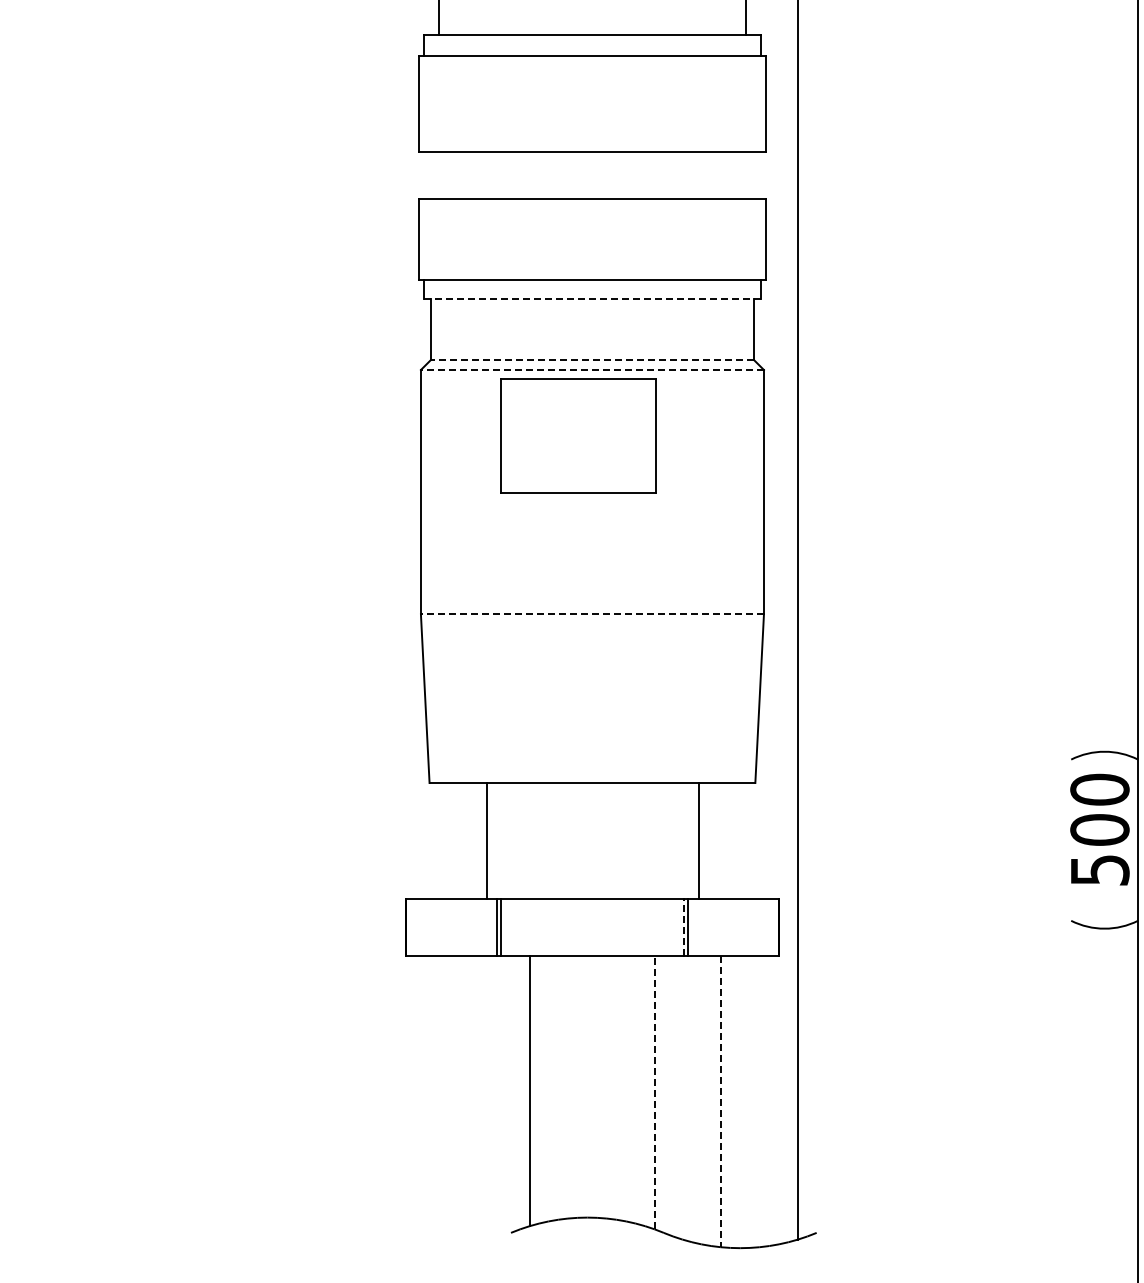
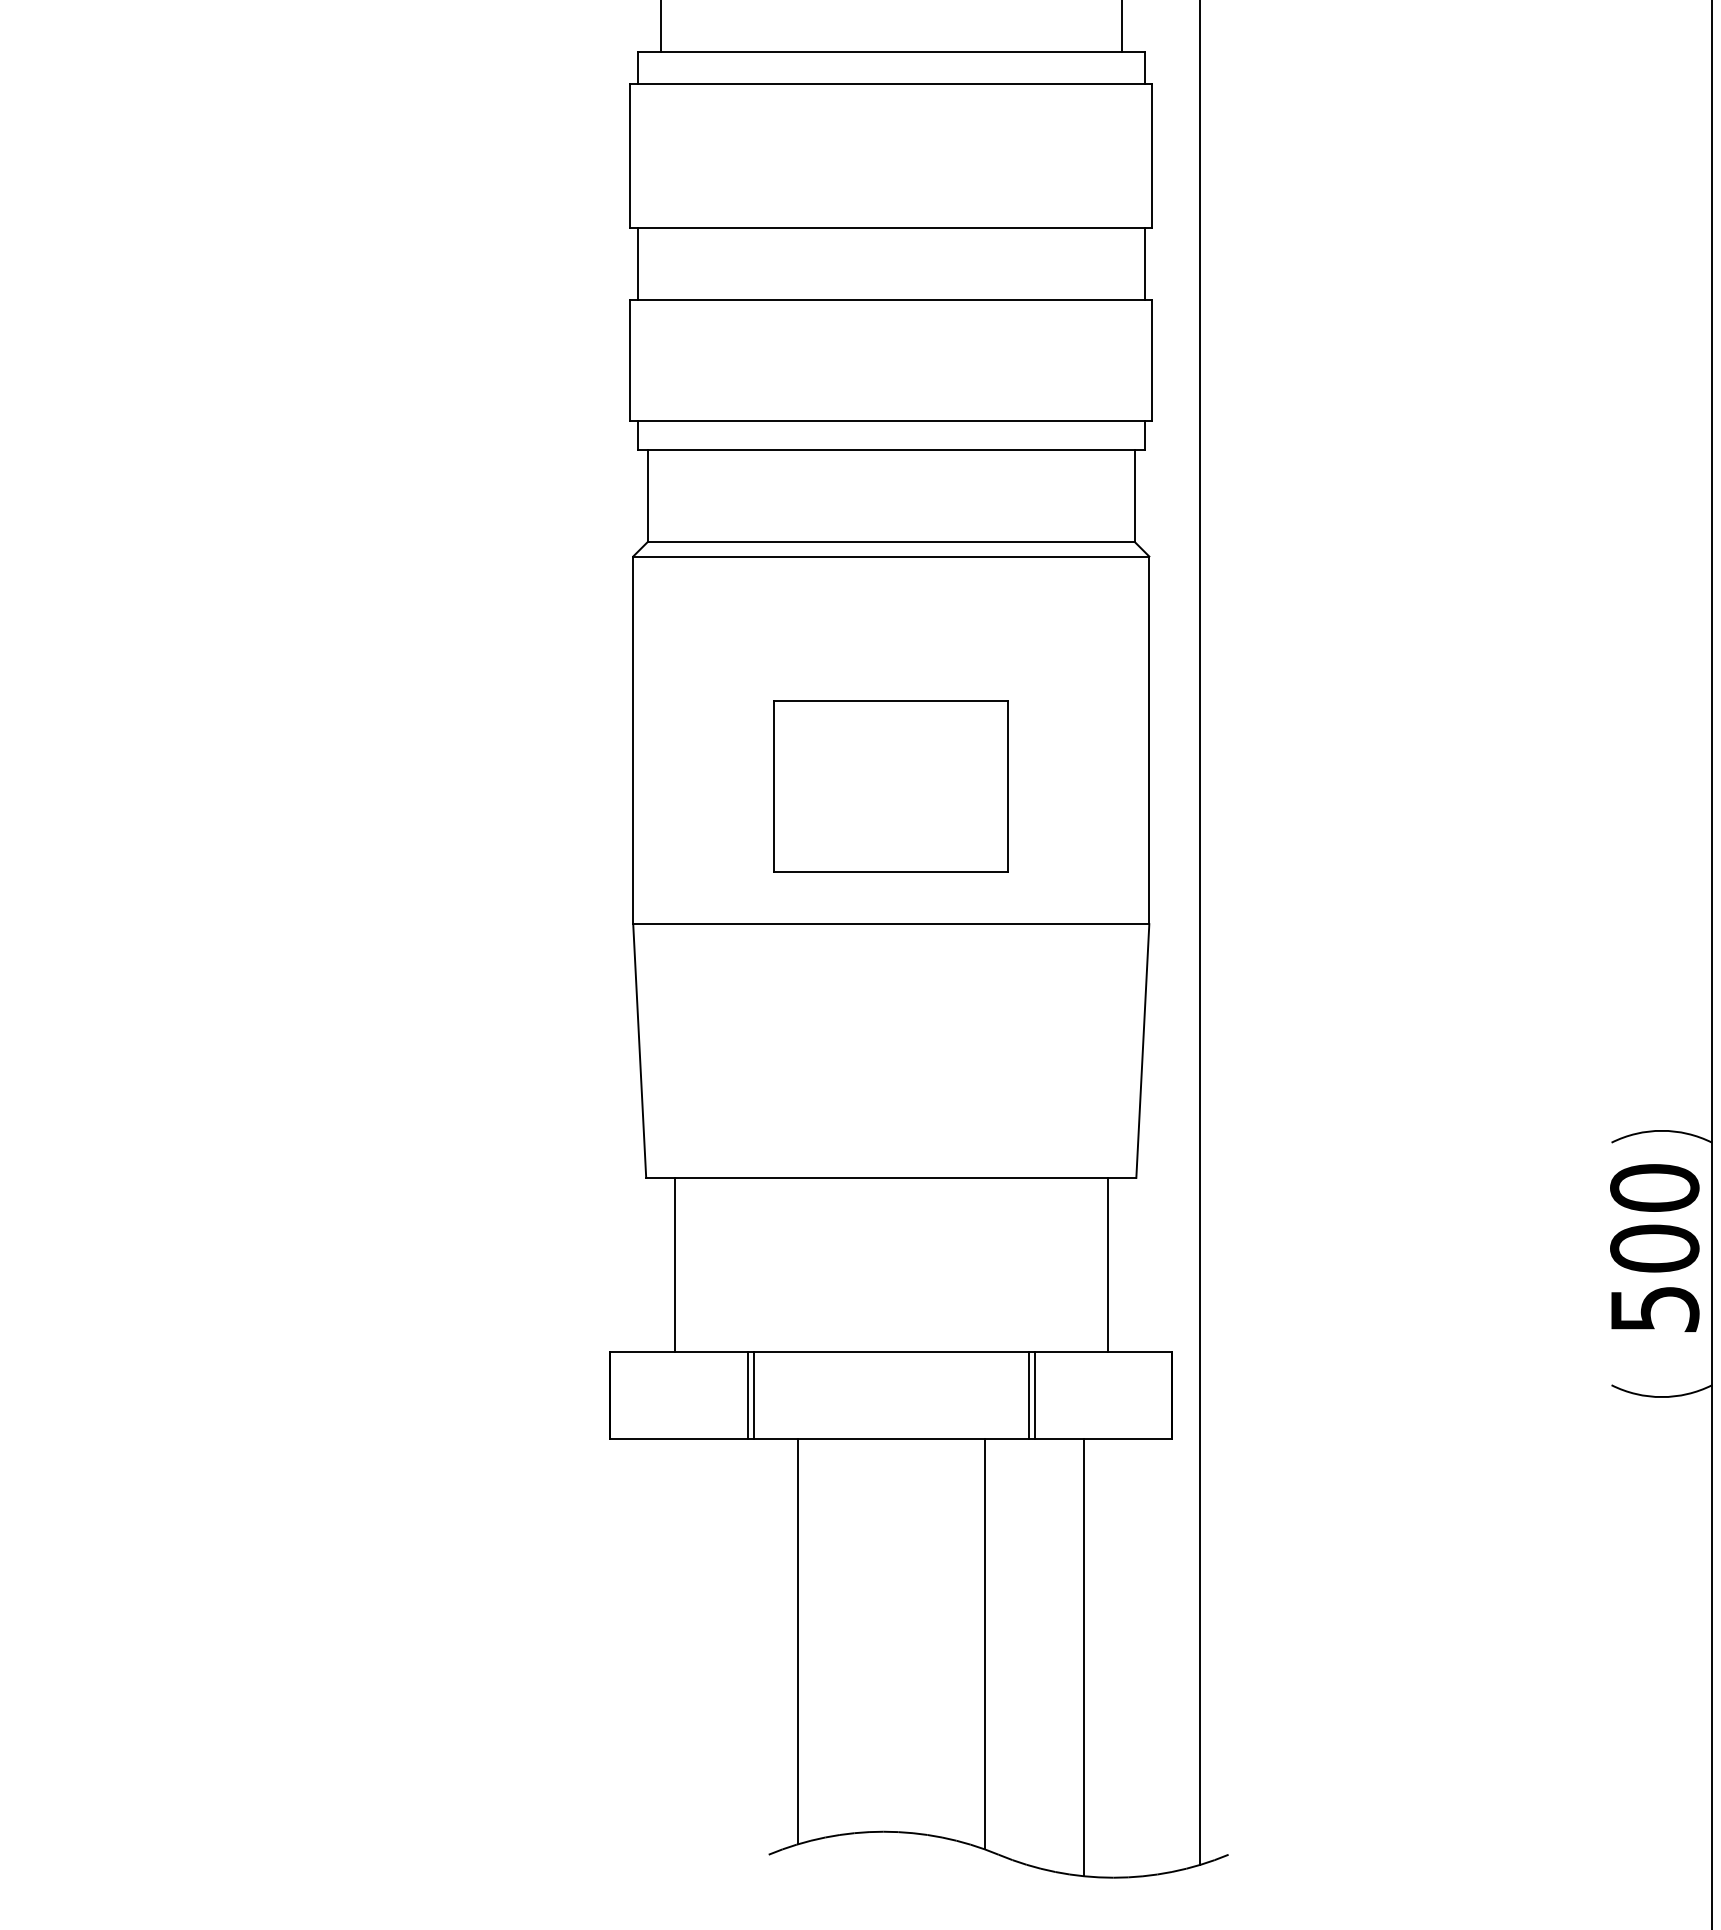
line: (423, 175) -> (637, 263), added
line: (761, 175) -> (1145, 263), added
line: (592, 299) -> (891, 450), dashed -> solid
line: (592, 360) -> (891, 542), dashed -> solid
line: (592, 370) -> (891, 557), dashed -> solid
part: (578, 435) -> (891, 785), moved
line: (592, 614) -> (891, 924), dashed -> solid
line: (486, 840) -> (674, 1264), moved
line: (699, 840) -> (1107, 1264), moved
line: (683, 927) -> (1028, 1395), dashed -> solid
line: (654, 1092) -> (984, 1643), dashed -> solid
line: (720, 1102) -> (1083, 1658), dashed -> solid

